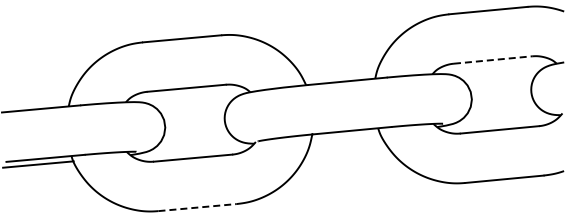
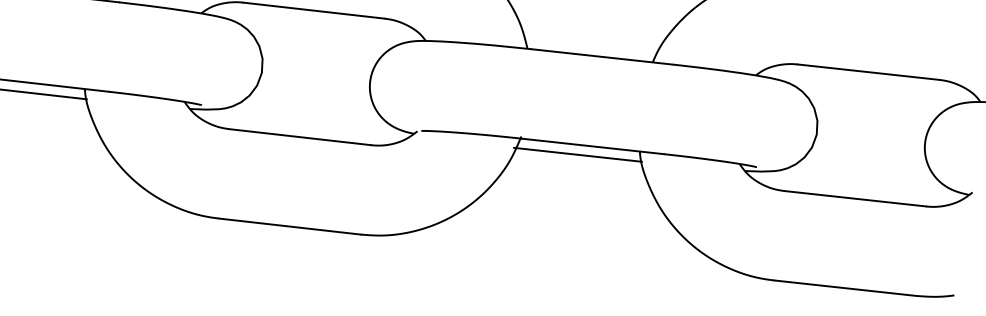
line: (493, 59) -> (869, 71), dashed -> solid
line: (344, 136) -> (576, 153), added
line: (198, 207) -> (291, 226), dashed -> solid

